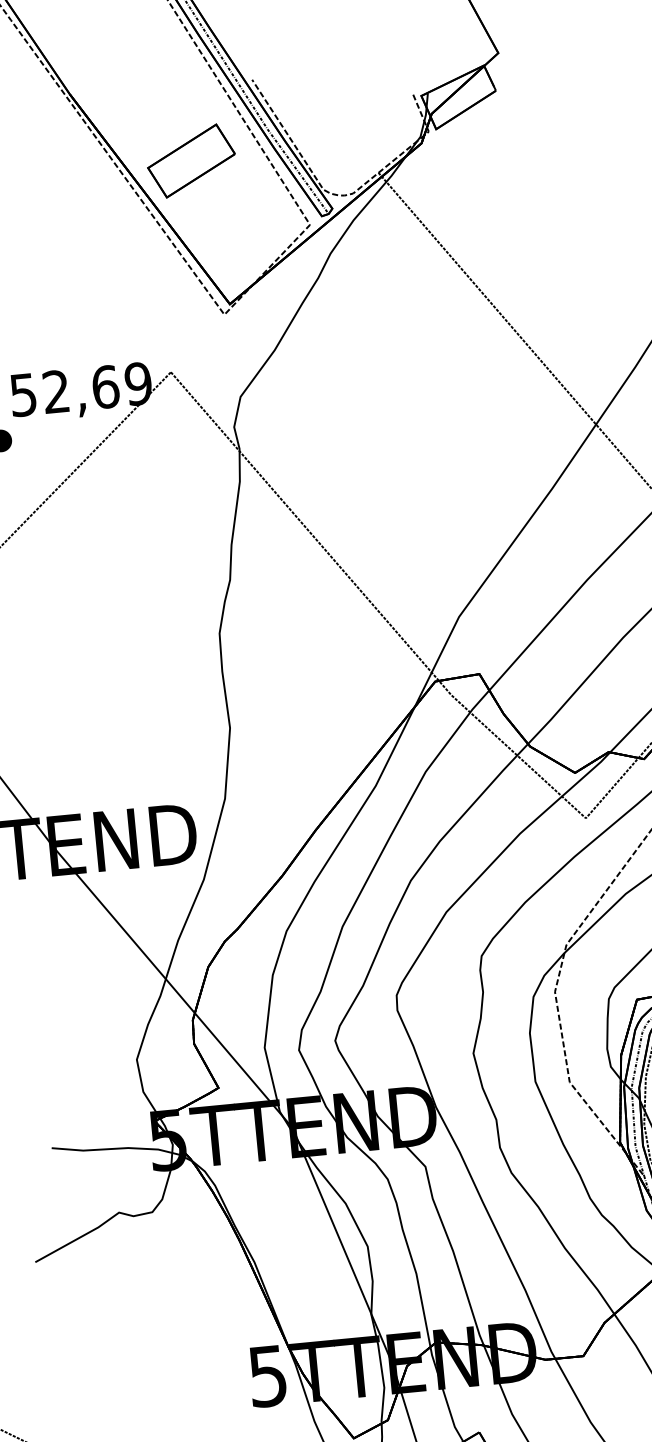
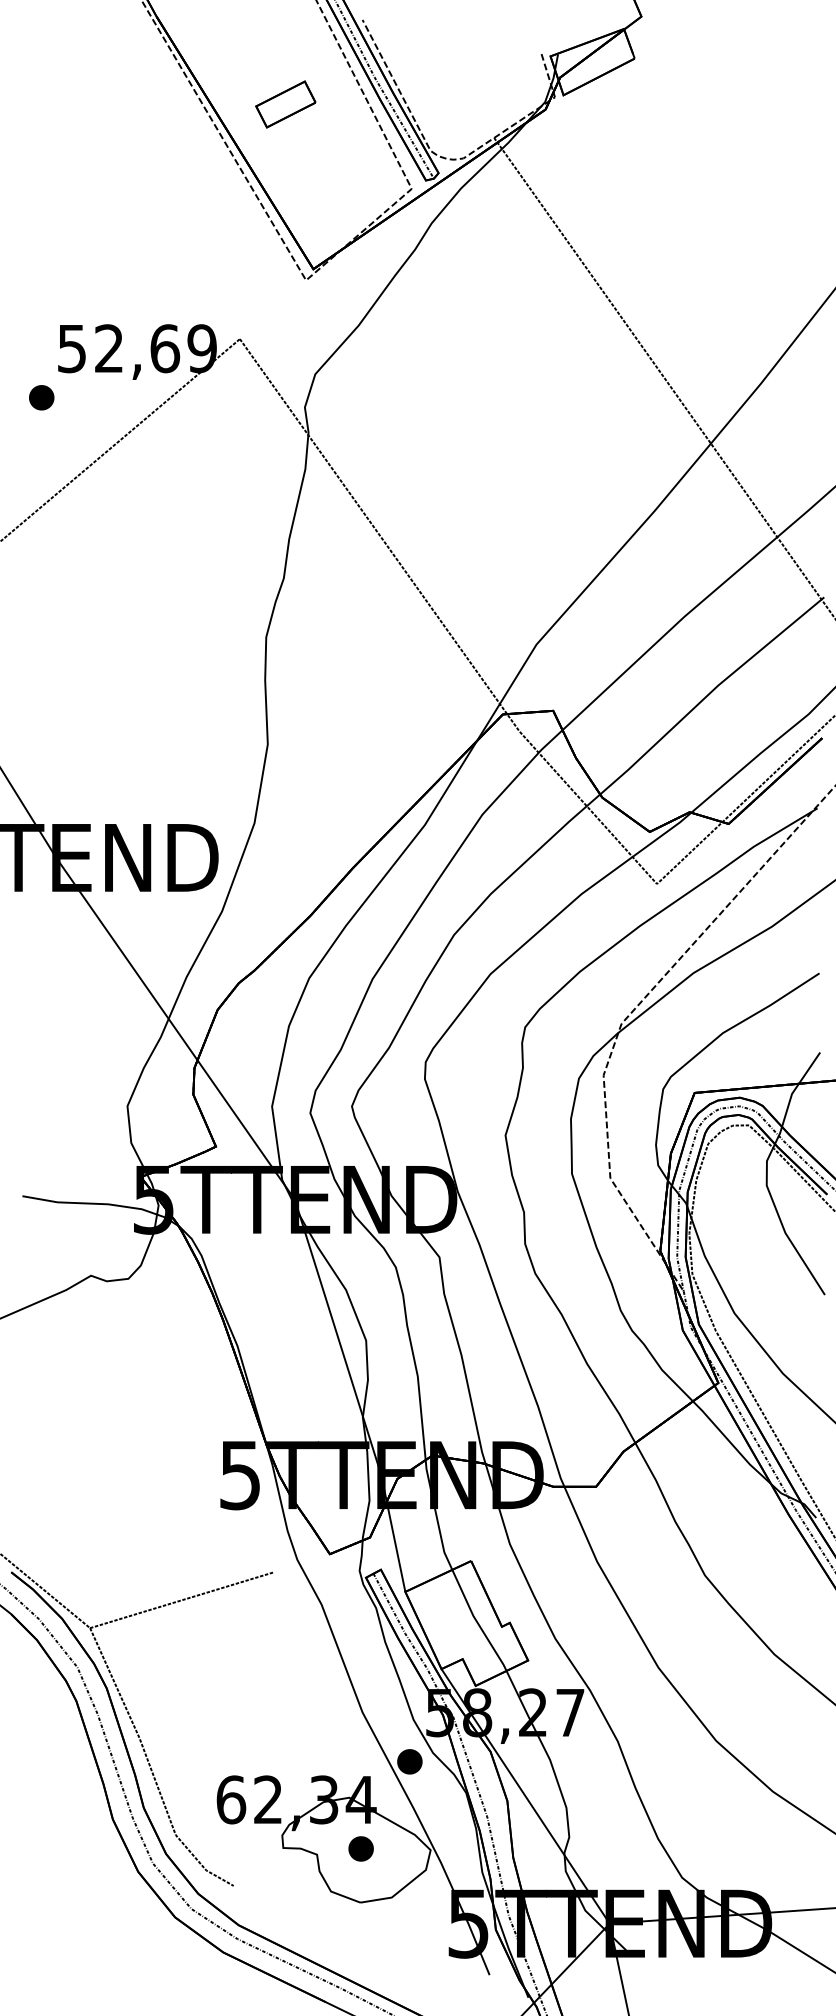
part: (191, 161) -> (285, 104), size x0.6

